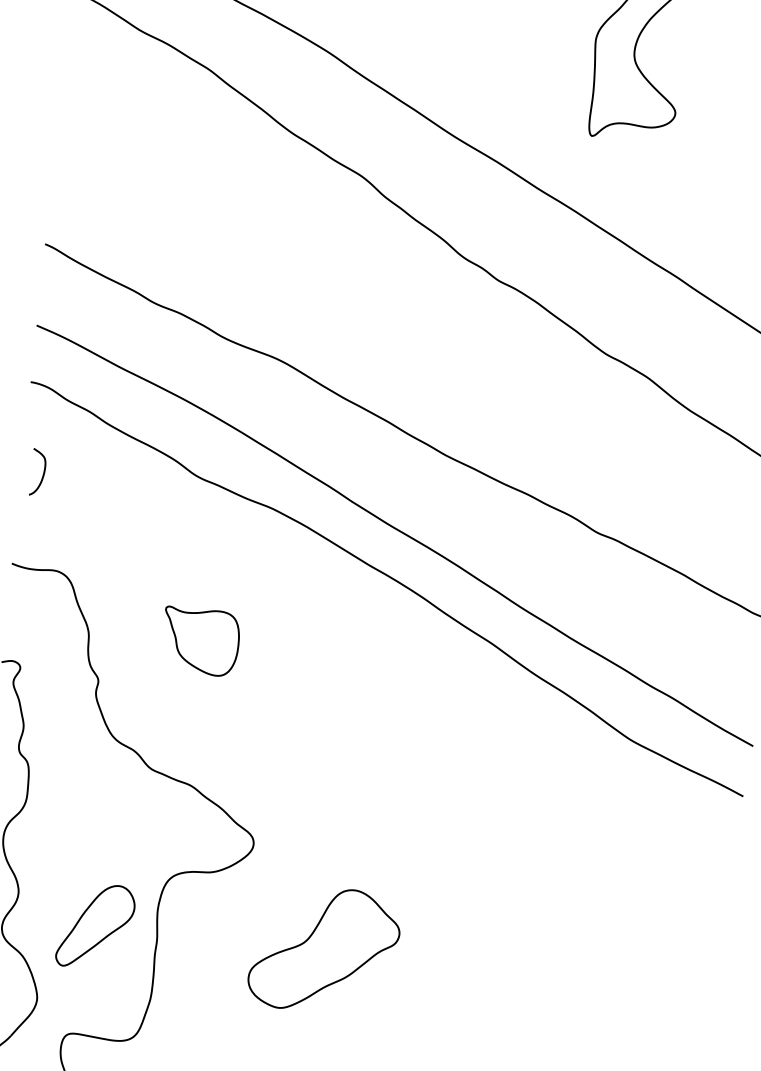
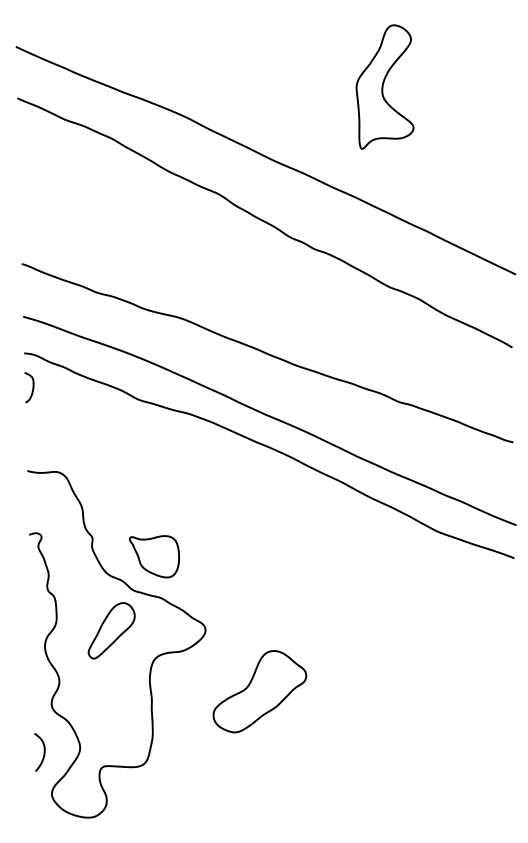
curve: (42, 473) -> (32, 387), moved
part: (199, 640) -> (153, 556), moved
part: (95, 925) -> (111, 630), moved

